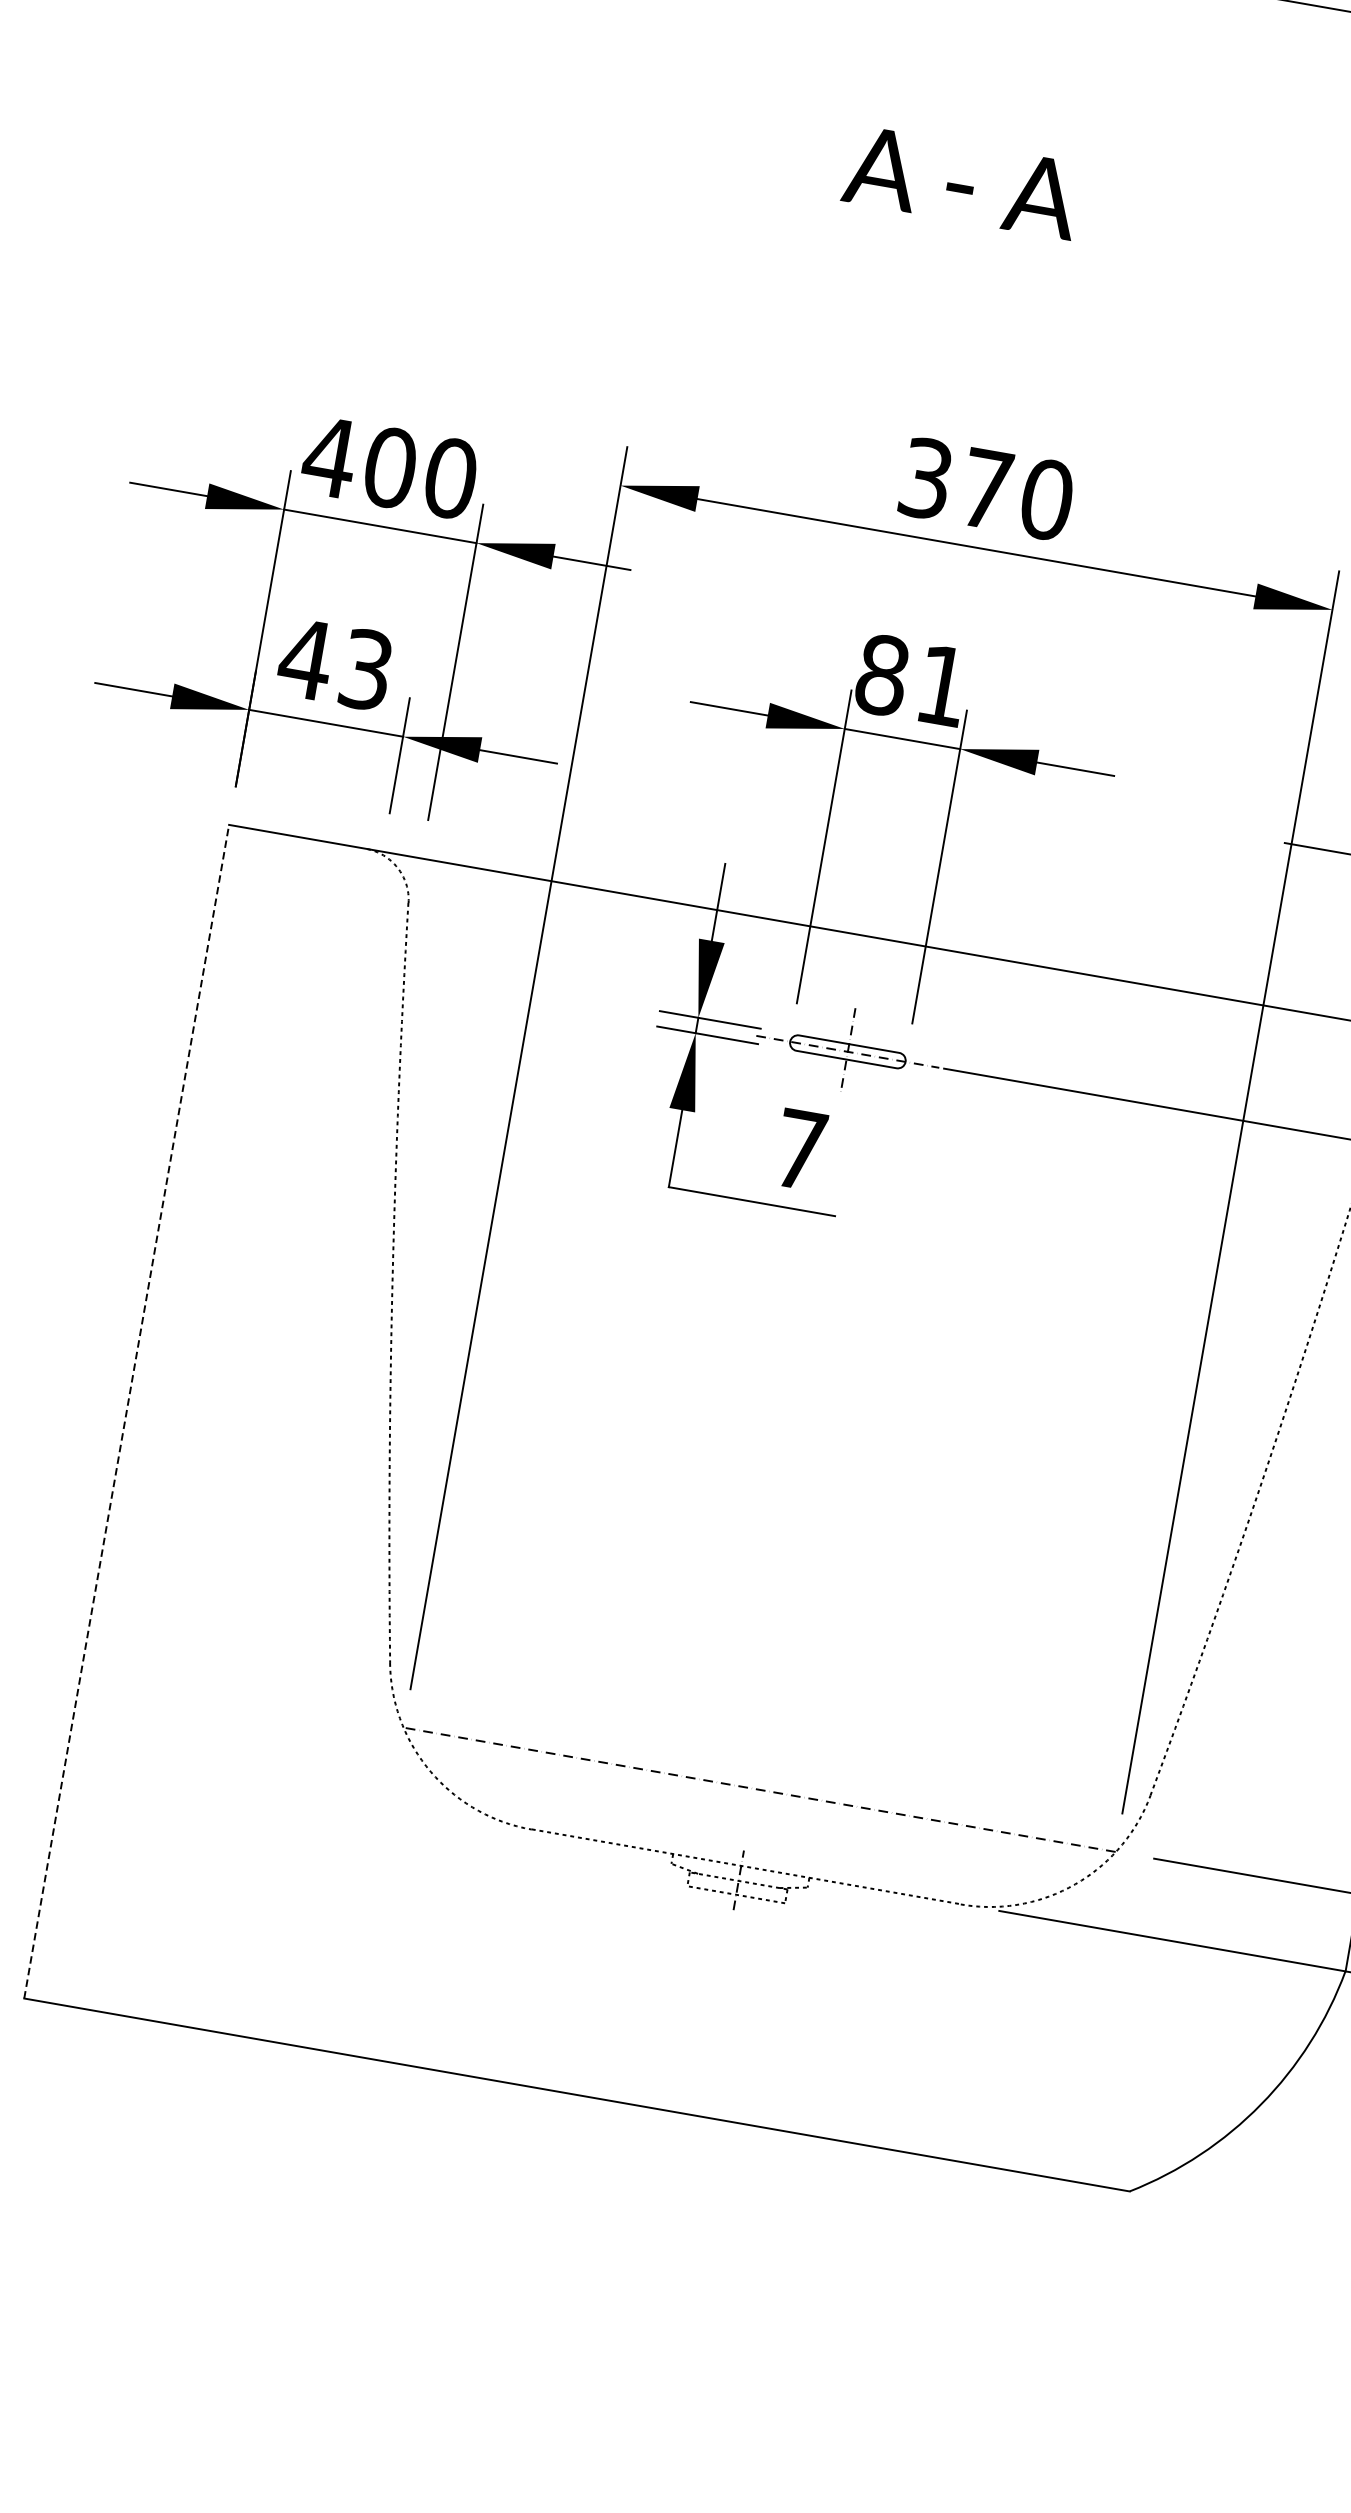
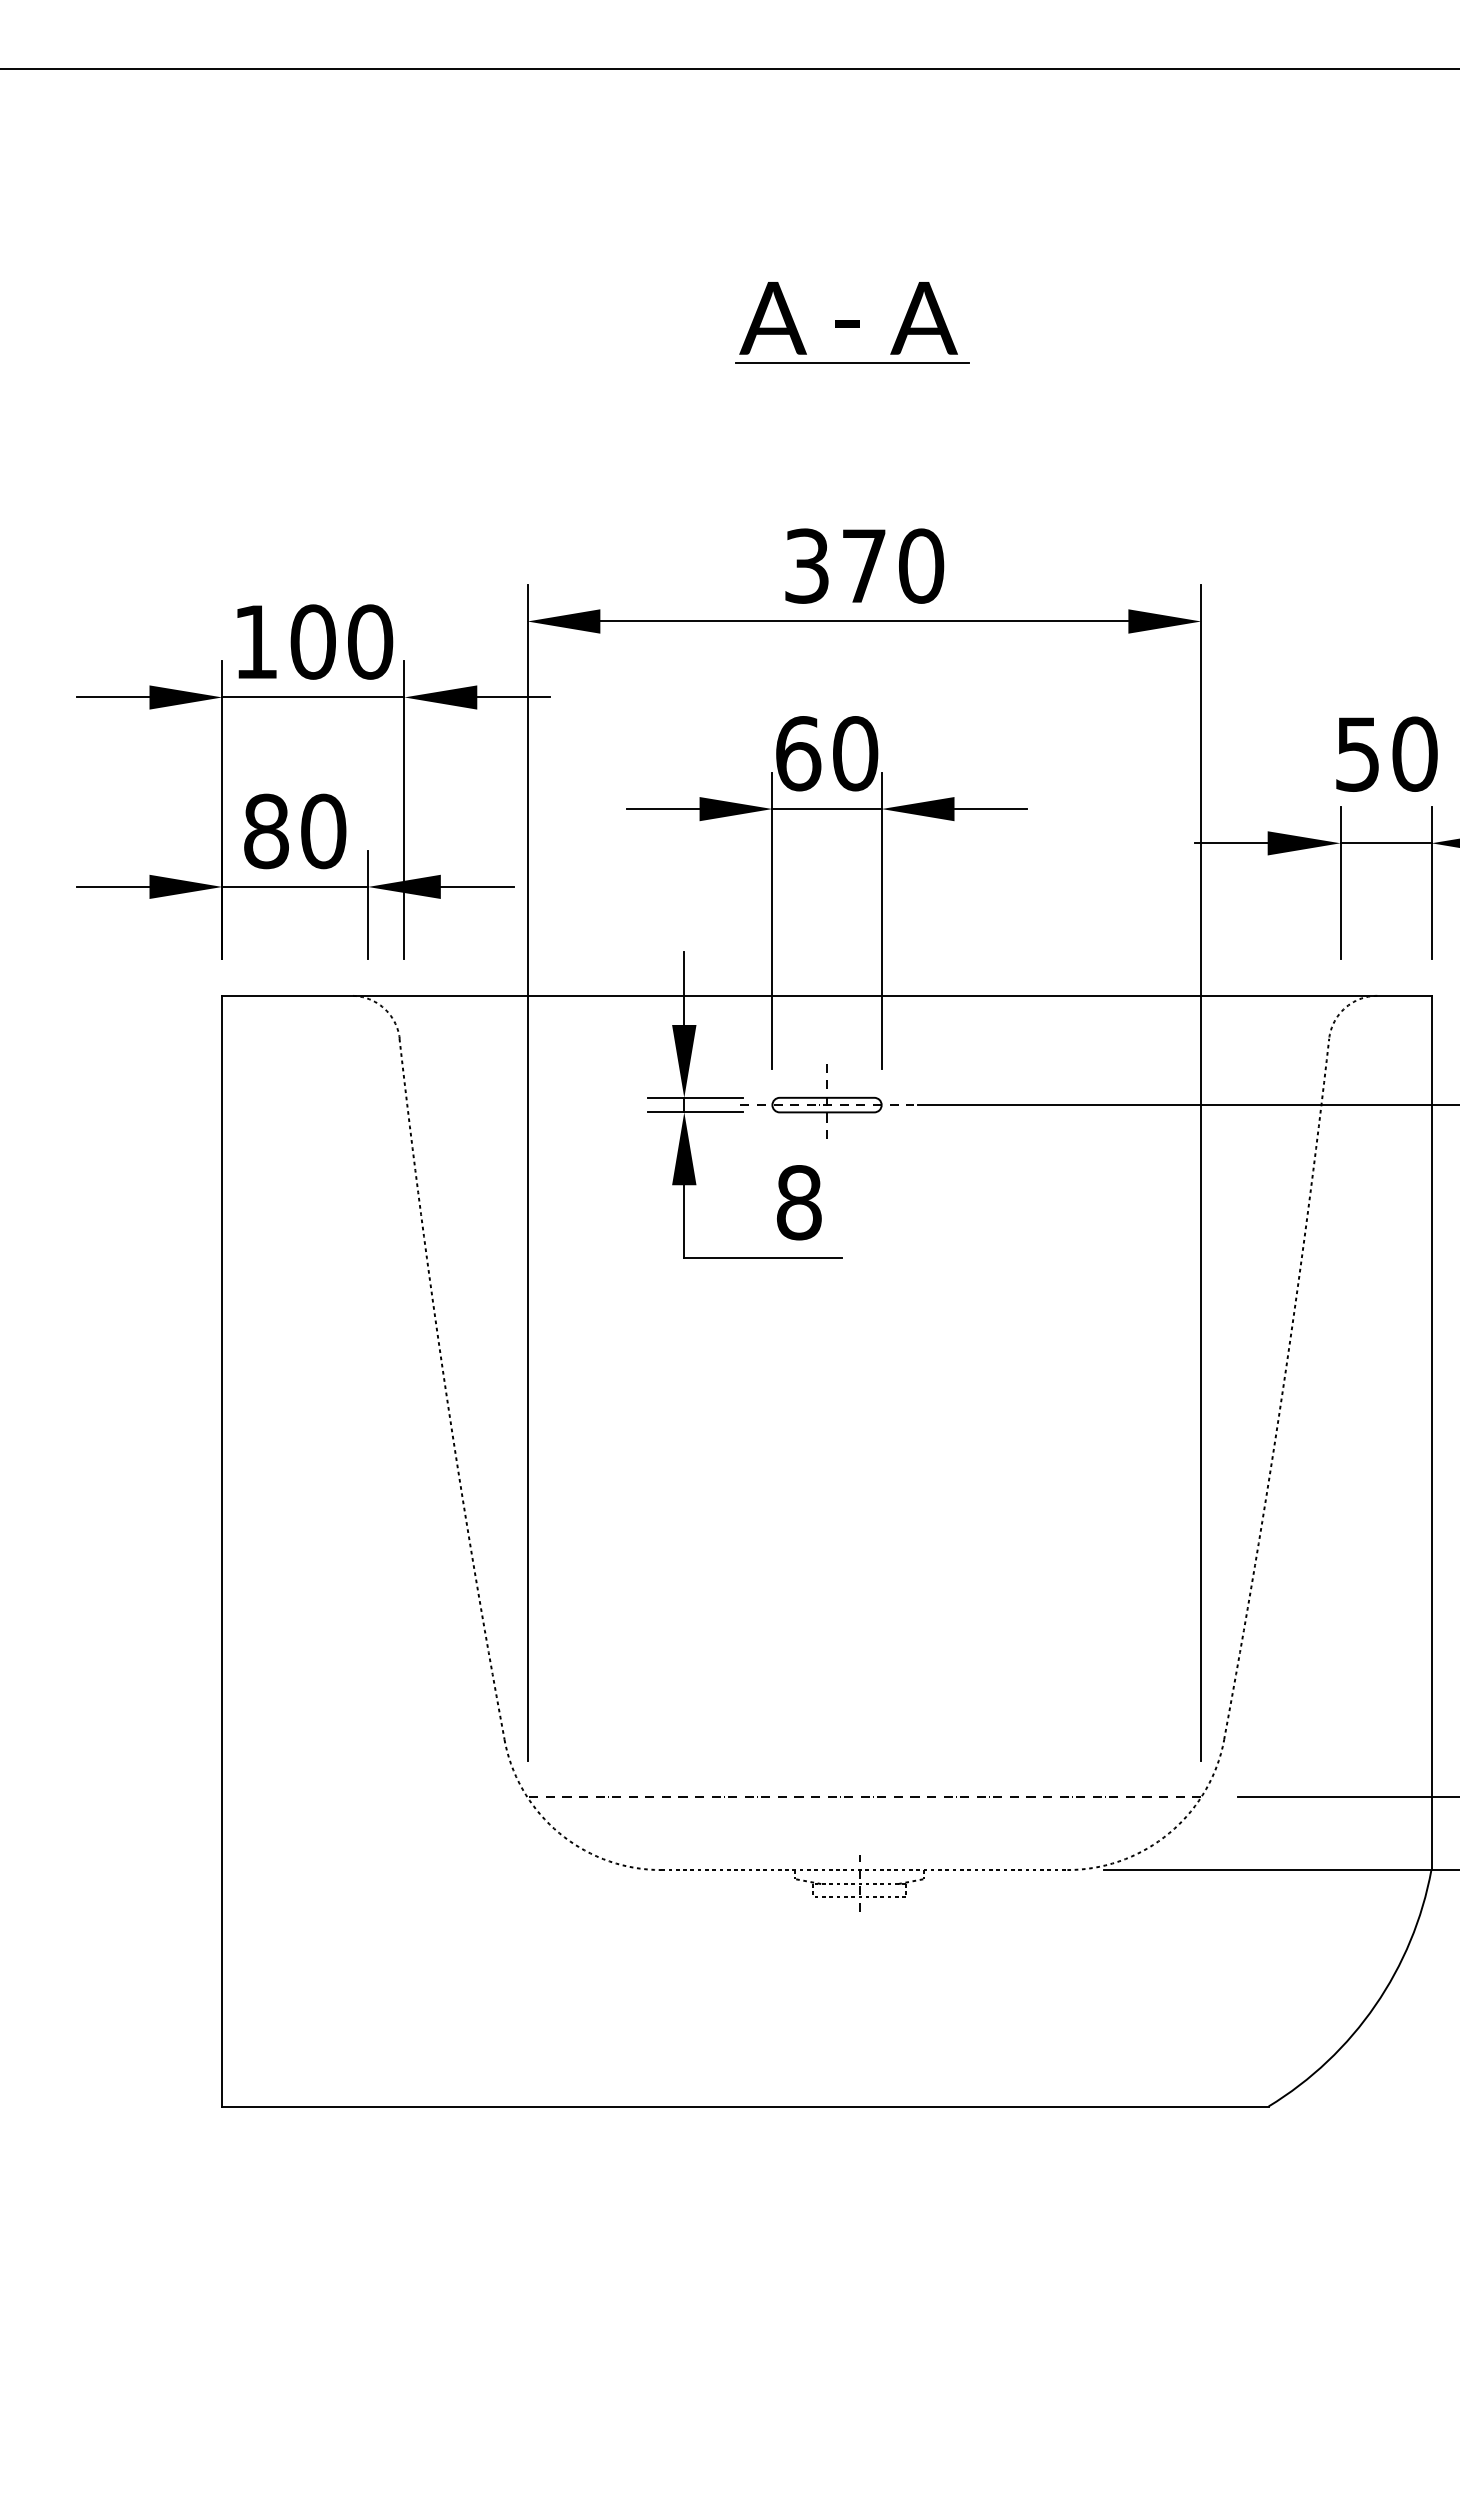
text: (961, 182) -> (848, 318), moved
line: (1011, 272) -> (852, 363), added
text: (329, 456) -> (255, 641), 400 -> 100
text: (335, 664) -> (294, 831), 43 -> 80
text: (913, 680) -> (827, 753), 81 -> 60
text: (800, 1149) -> (799, 1202), 7 -> 8
line: (126, 1410) -> (222, 1550), dashed -> solid

